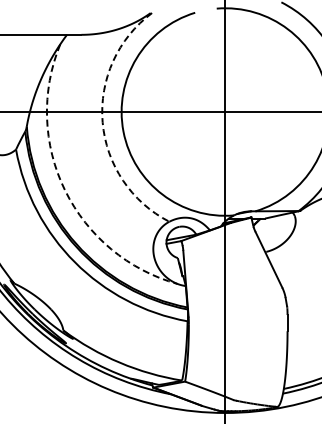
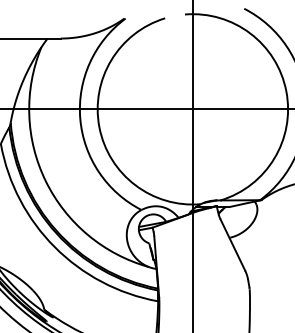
arc: (102, 122) -> (80, 118), dashed -> solid
arc: (65, 190) -> (46, 181), dashed -> solid

